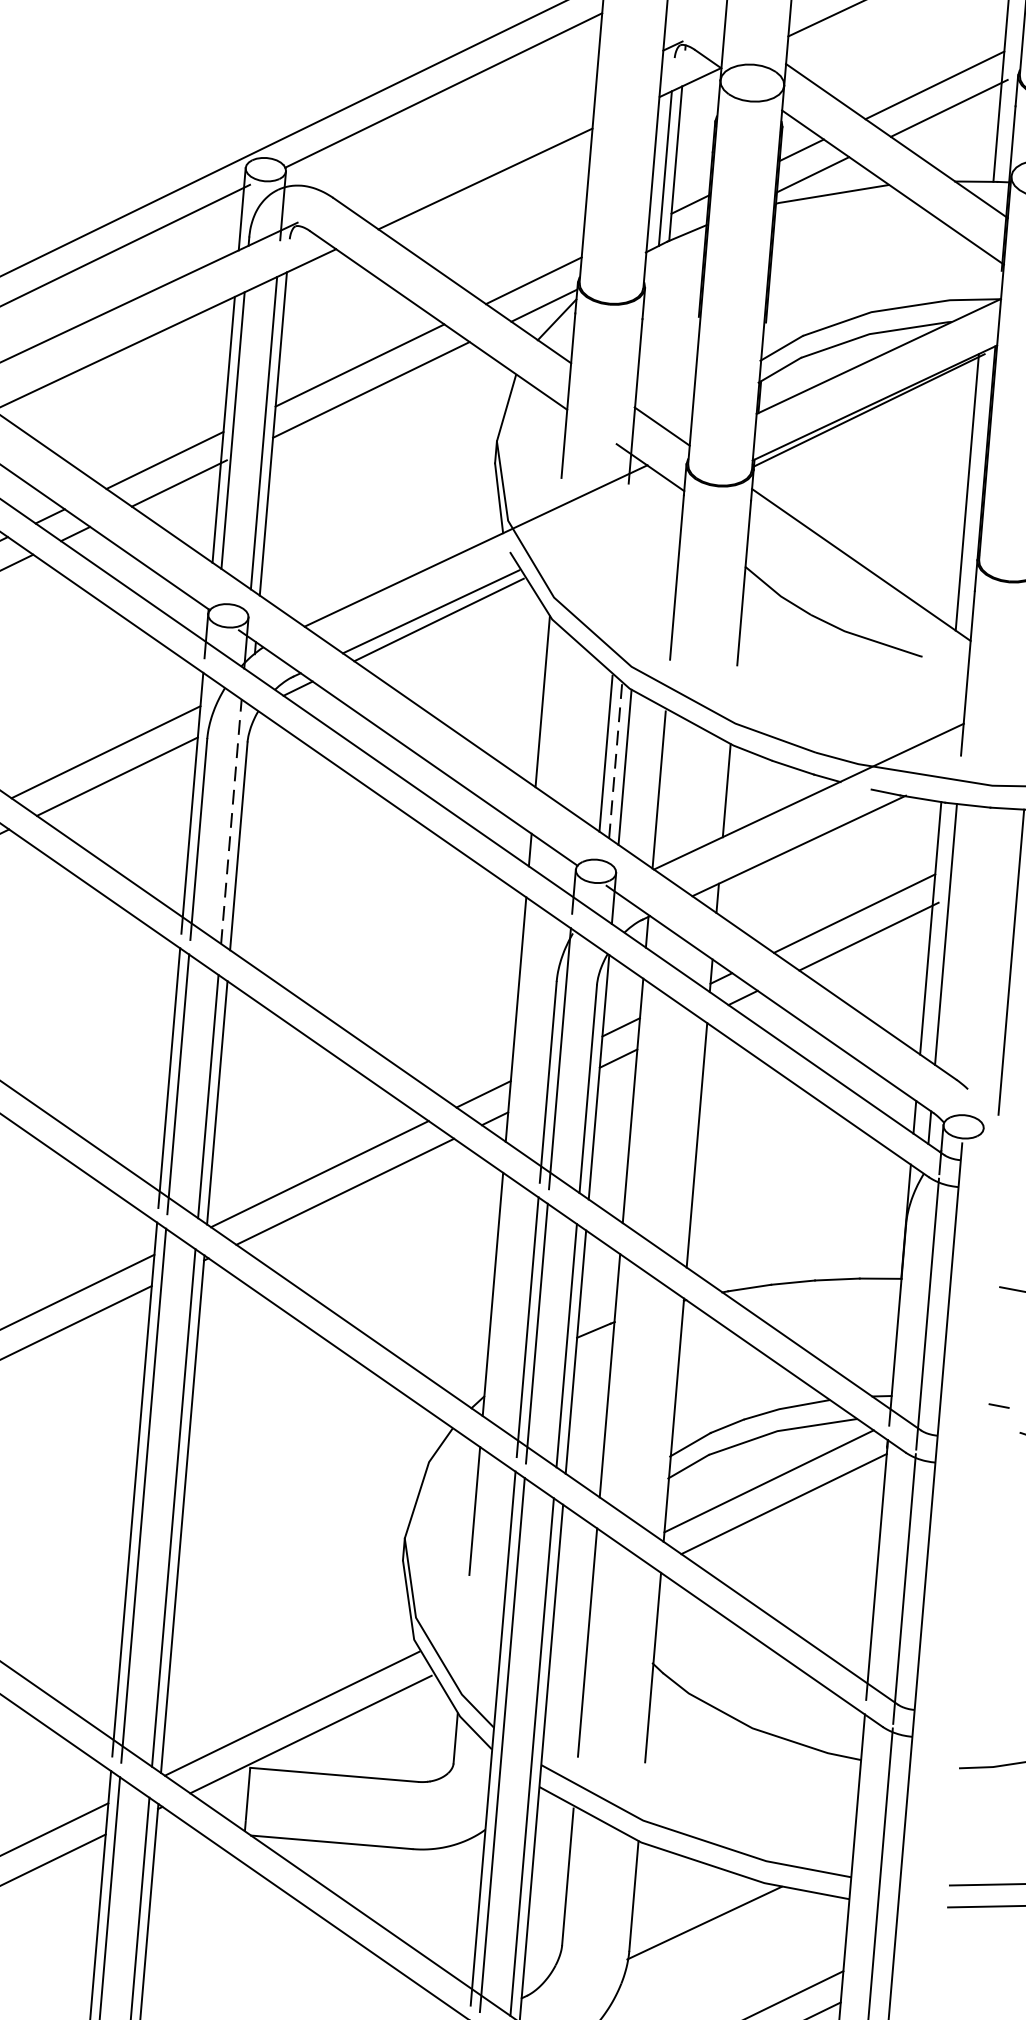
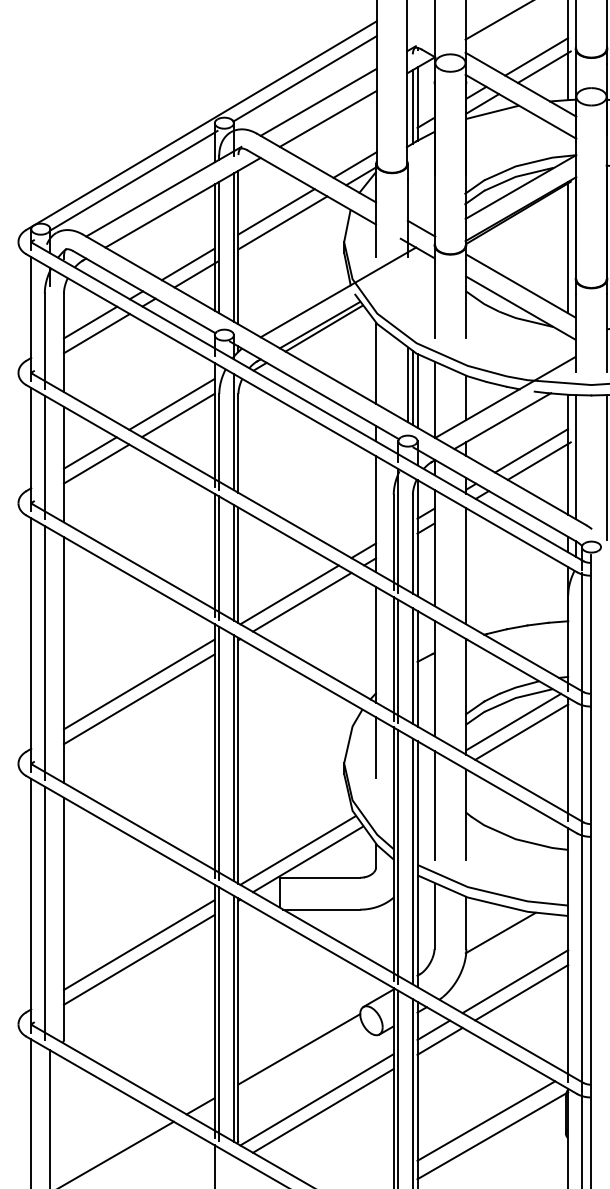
line: (467, 140) -> (318, 101), added
line: (856, 609) -> (520, 307), added
line: (614, 761) -> (412, 388), dashed -> solid
line: (230, 820) -> (233, 431), dashed -> solid

